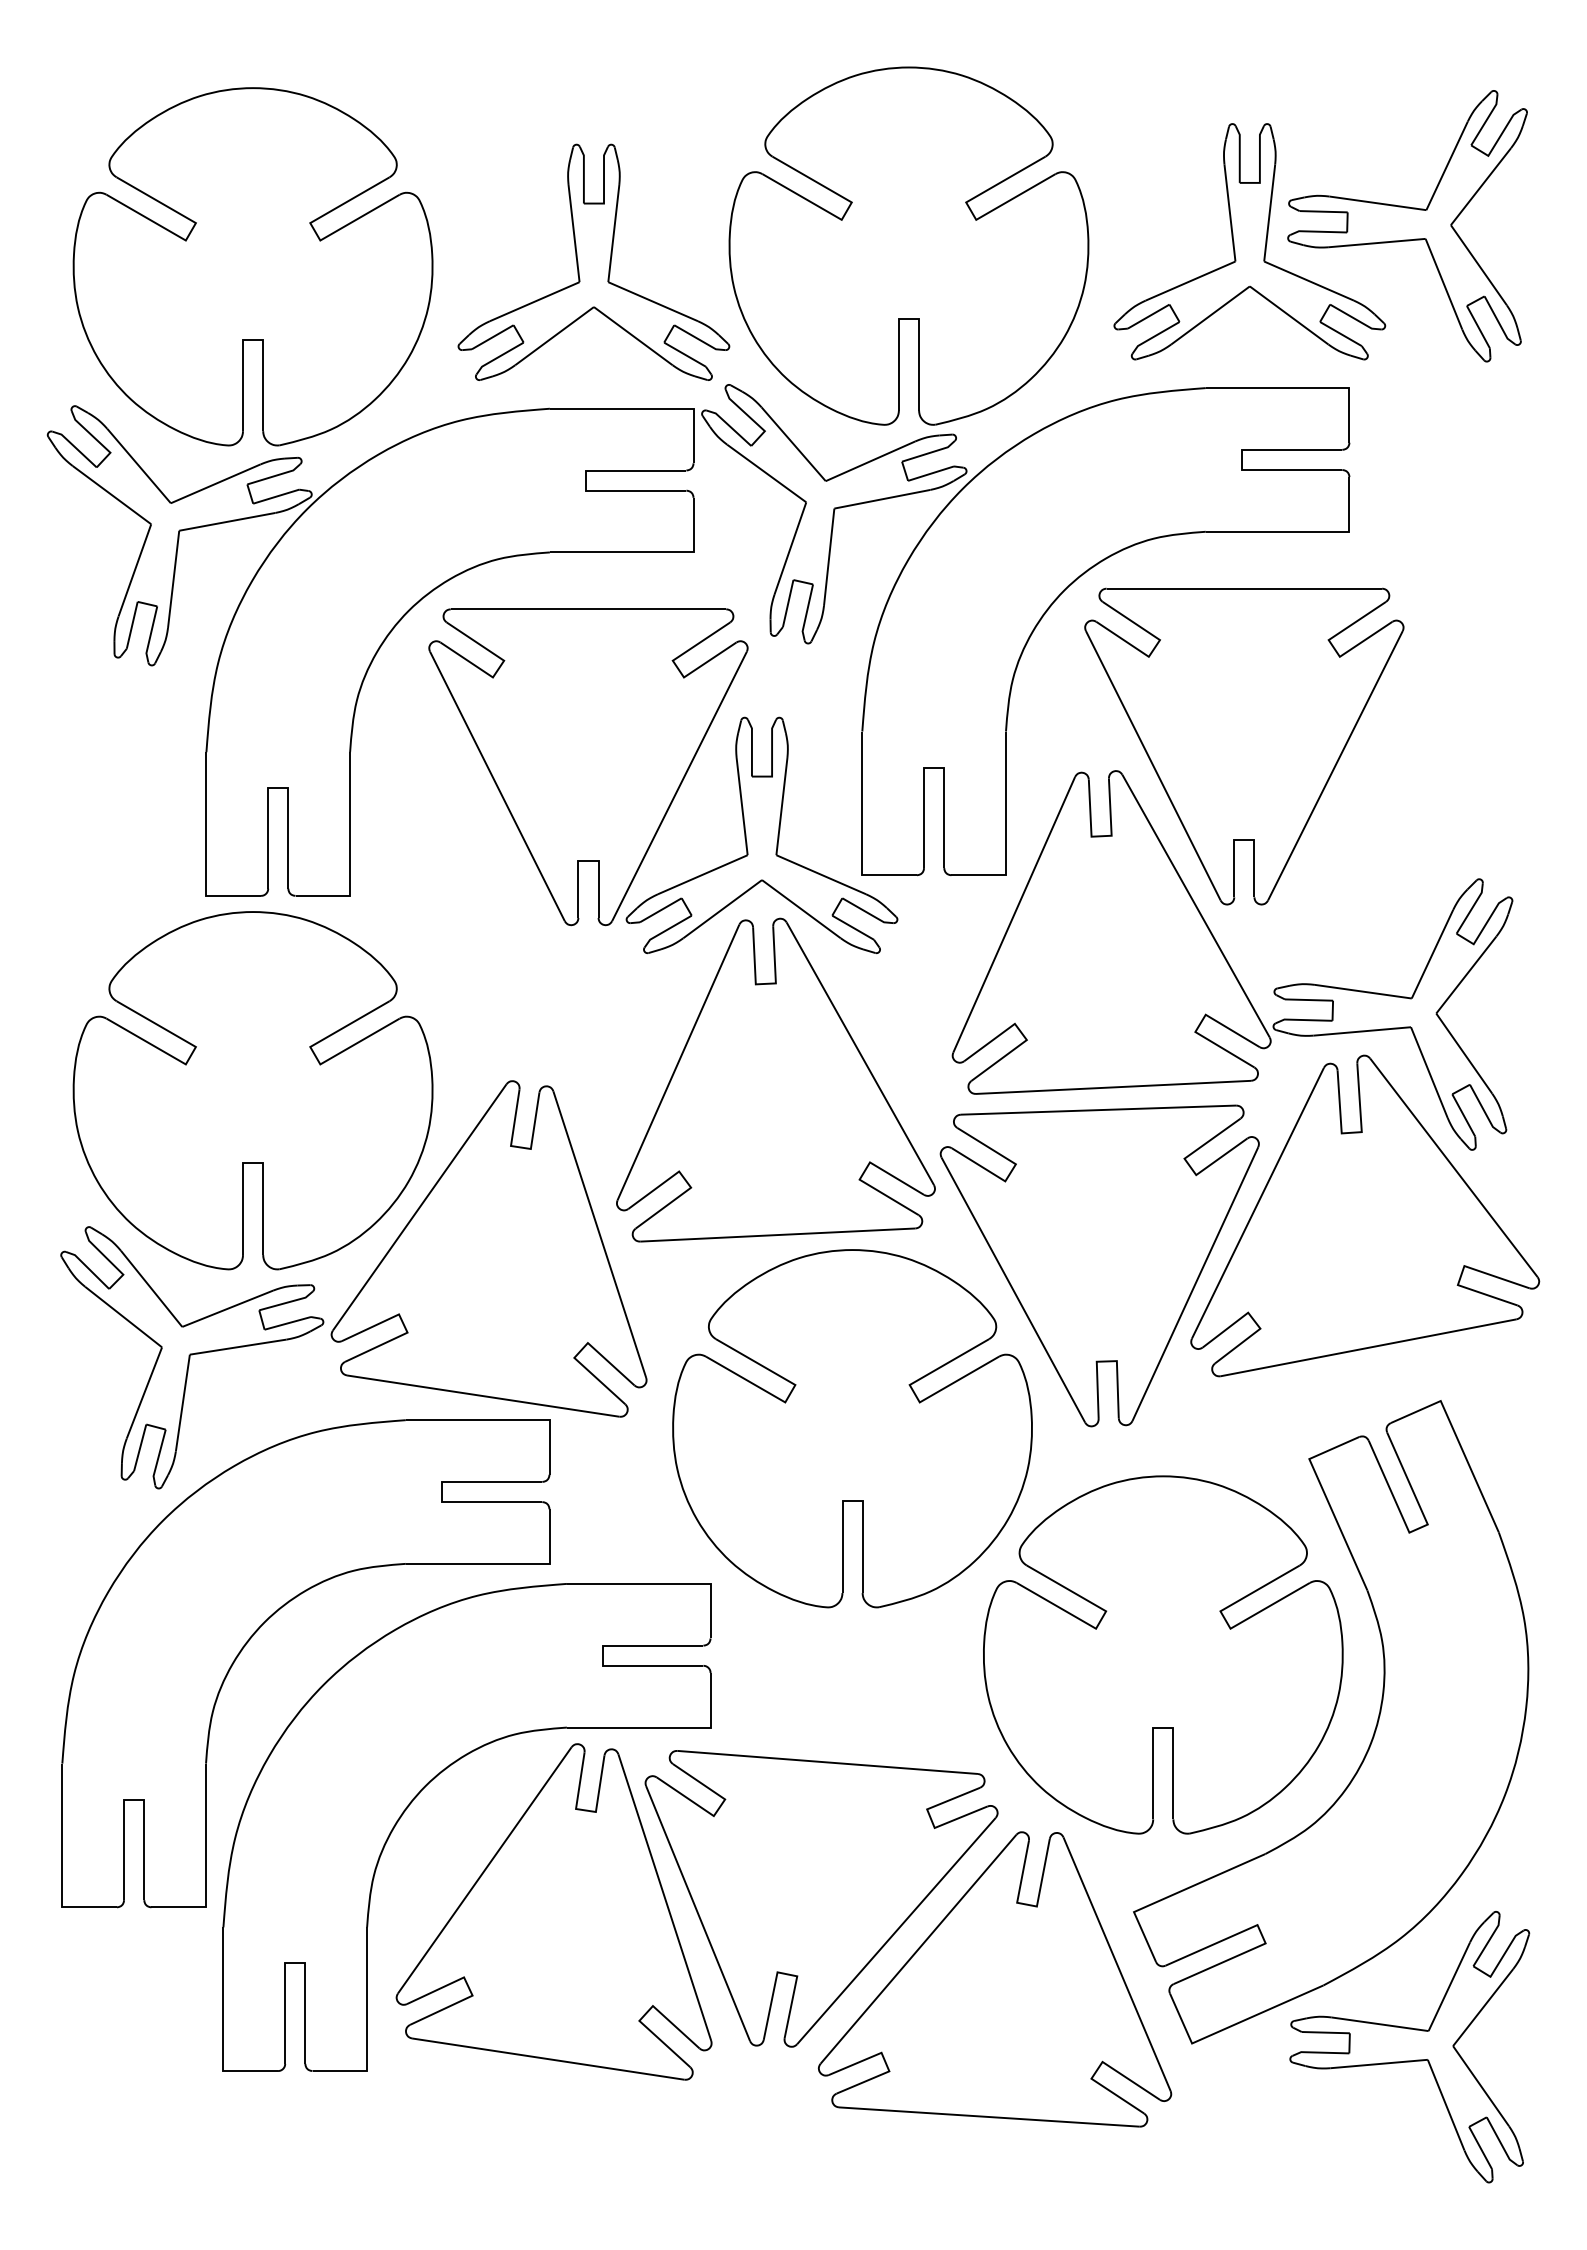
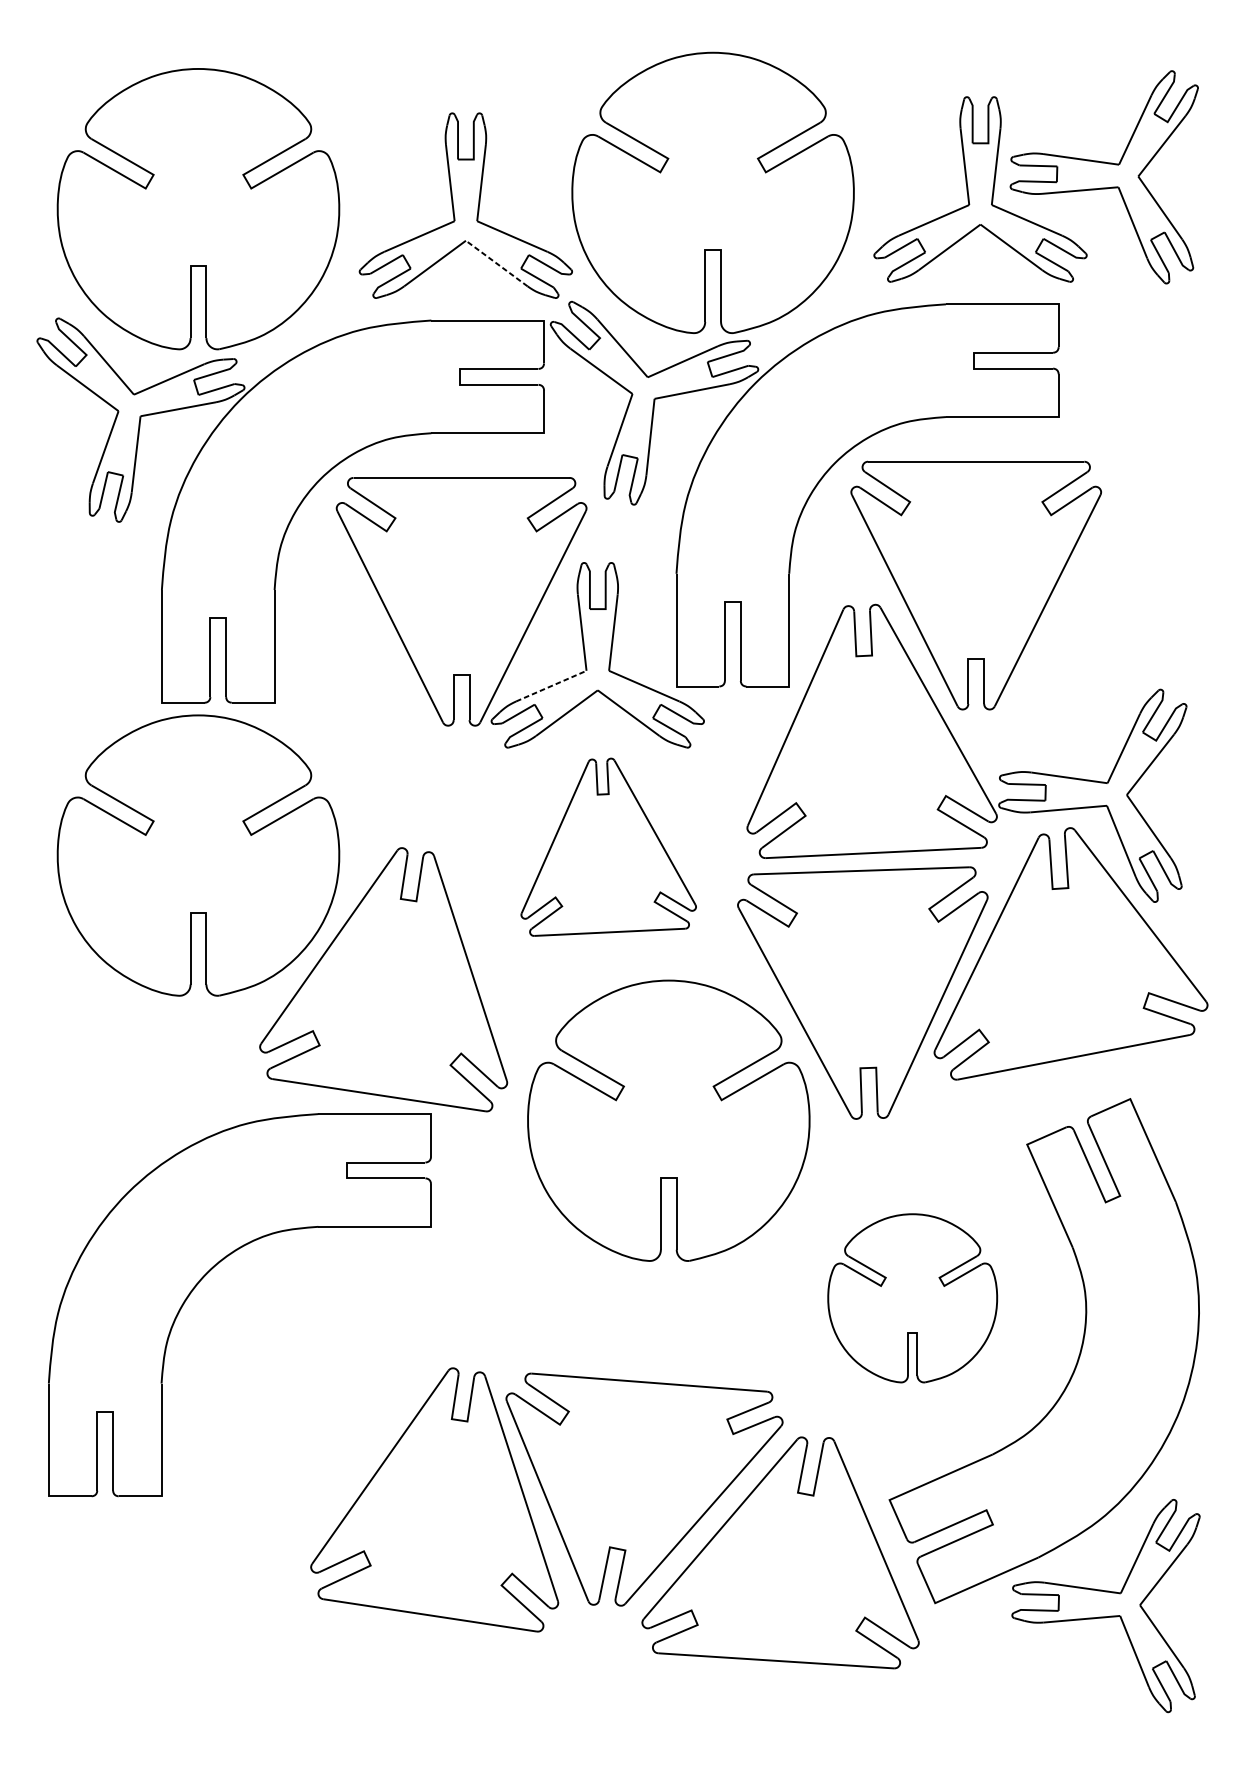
line: (633, 336) -> (496, 263), solid -> dashed
line: (702, 874) -> (551, 685), solid -> dashed
part: (775, 1079) -> (608, 846), size x0.7
part: (192, 1357) -> (150, 1064), removed
part: (1163, 1654) -> (912, 1297), size x0.6
part: (426, 1786) -> (334, 1401), removed

